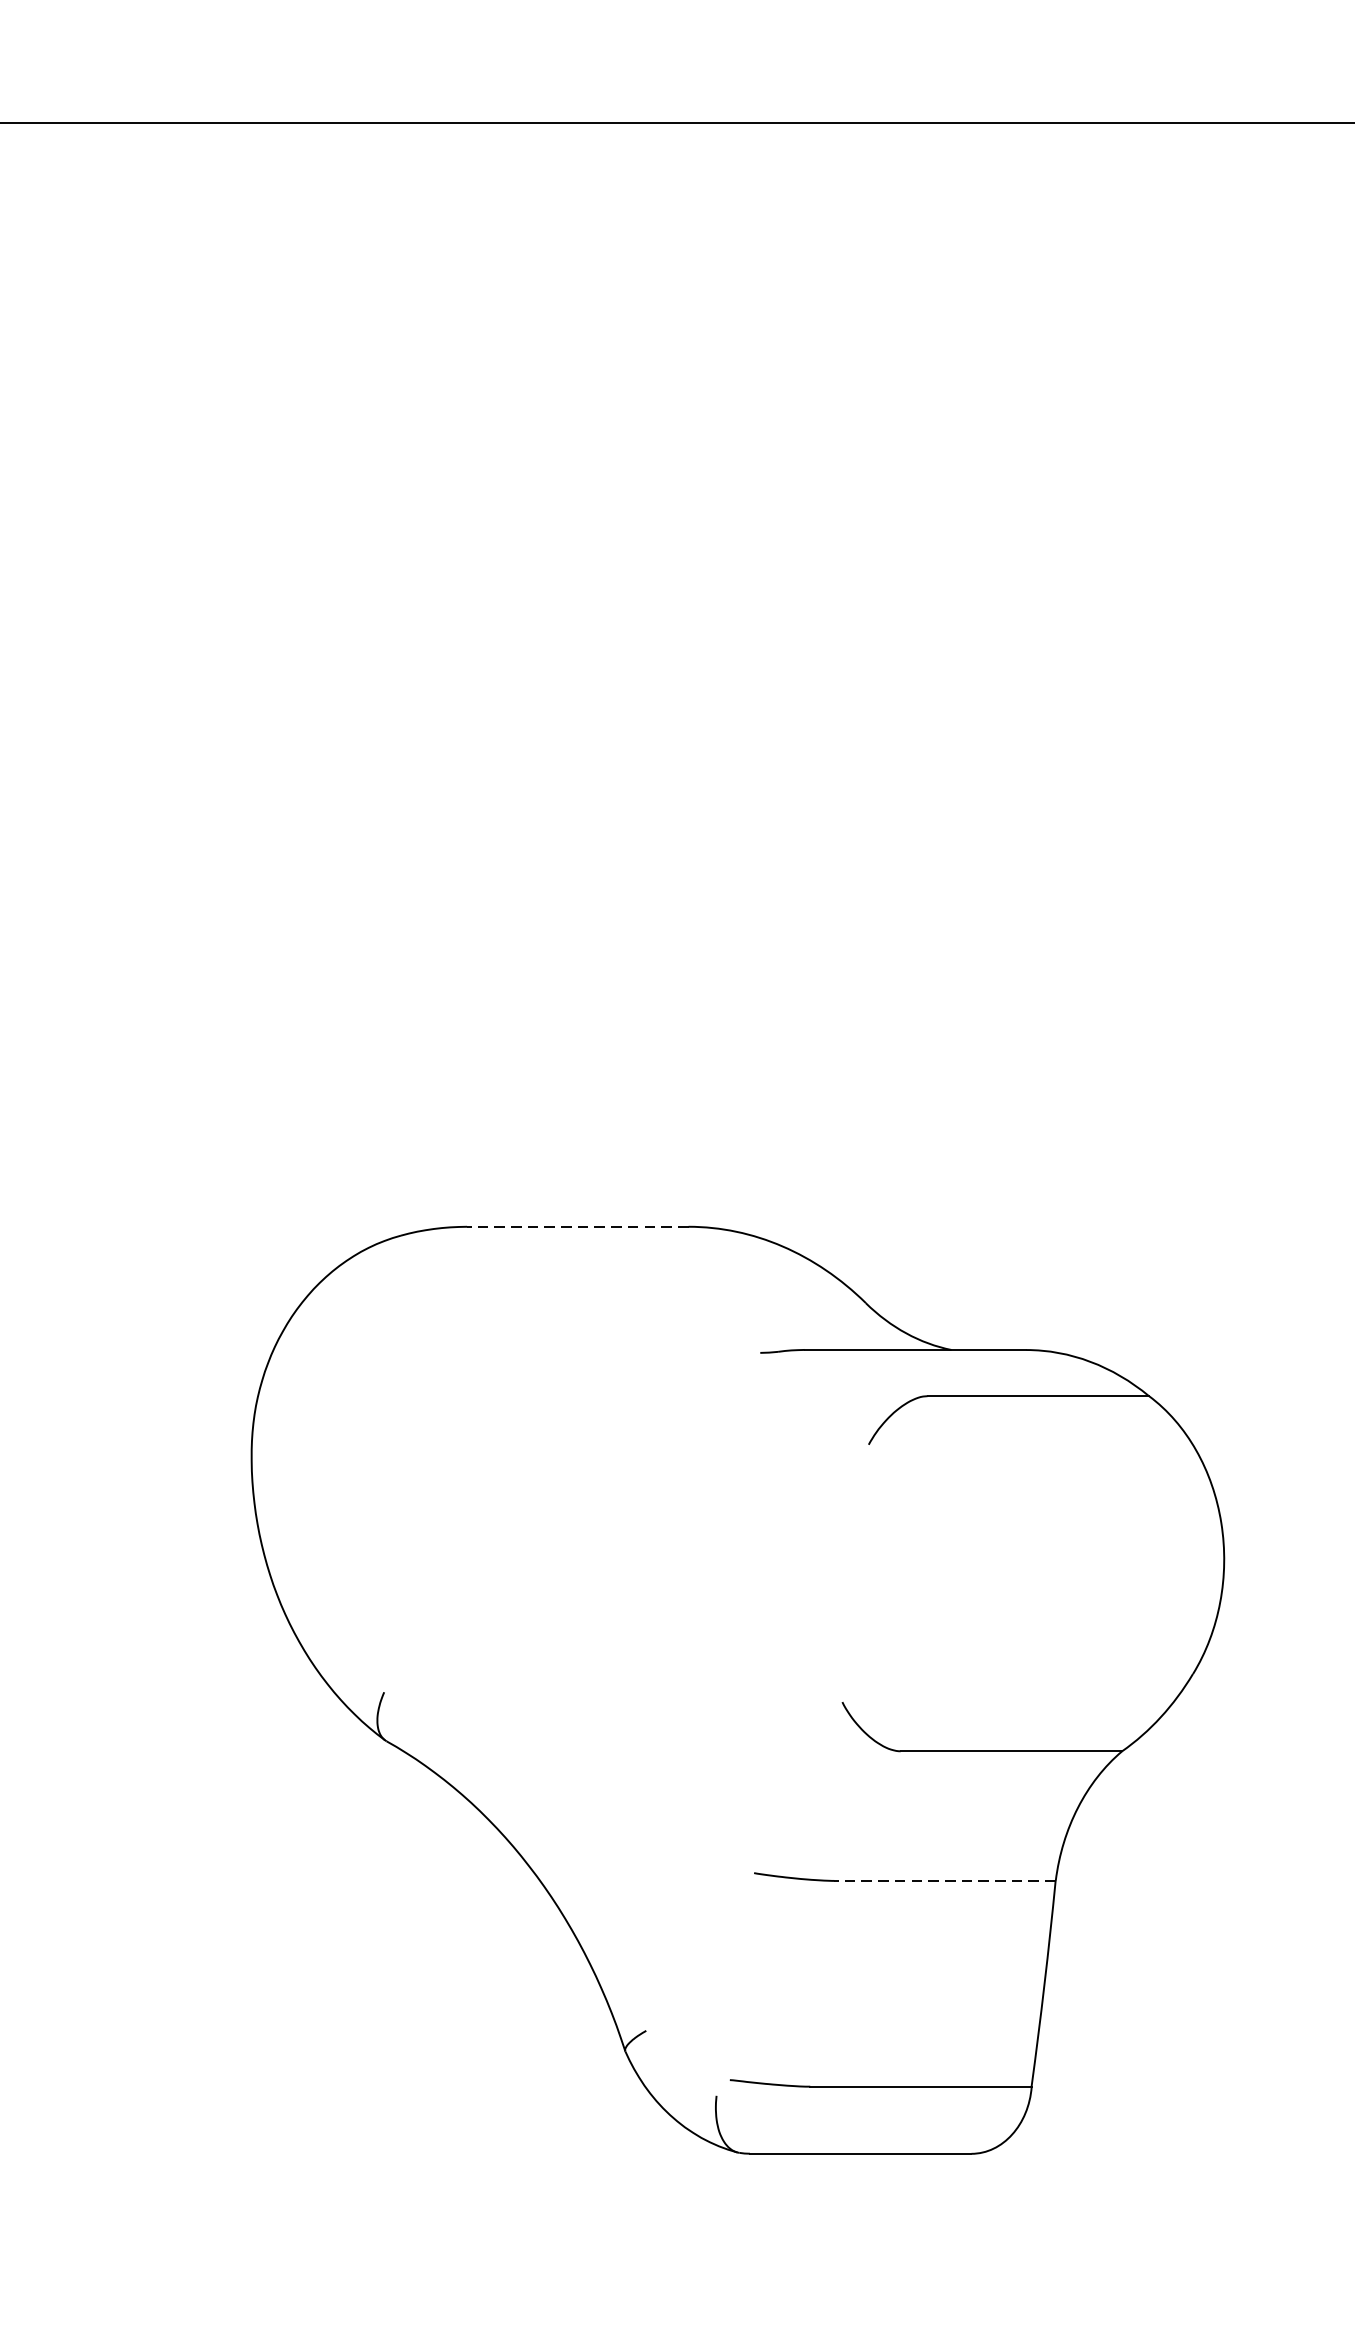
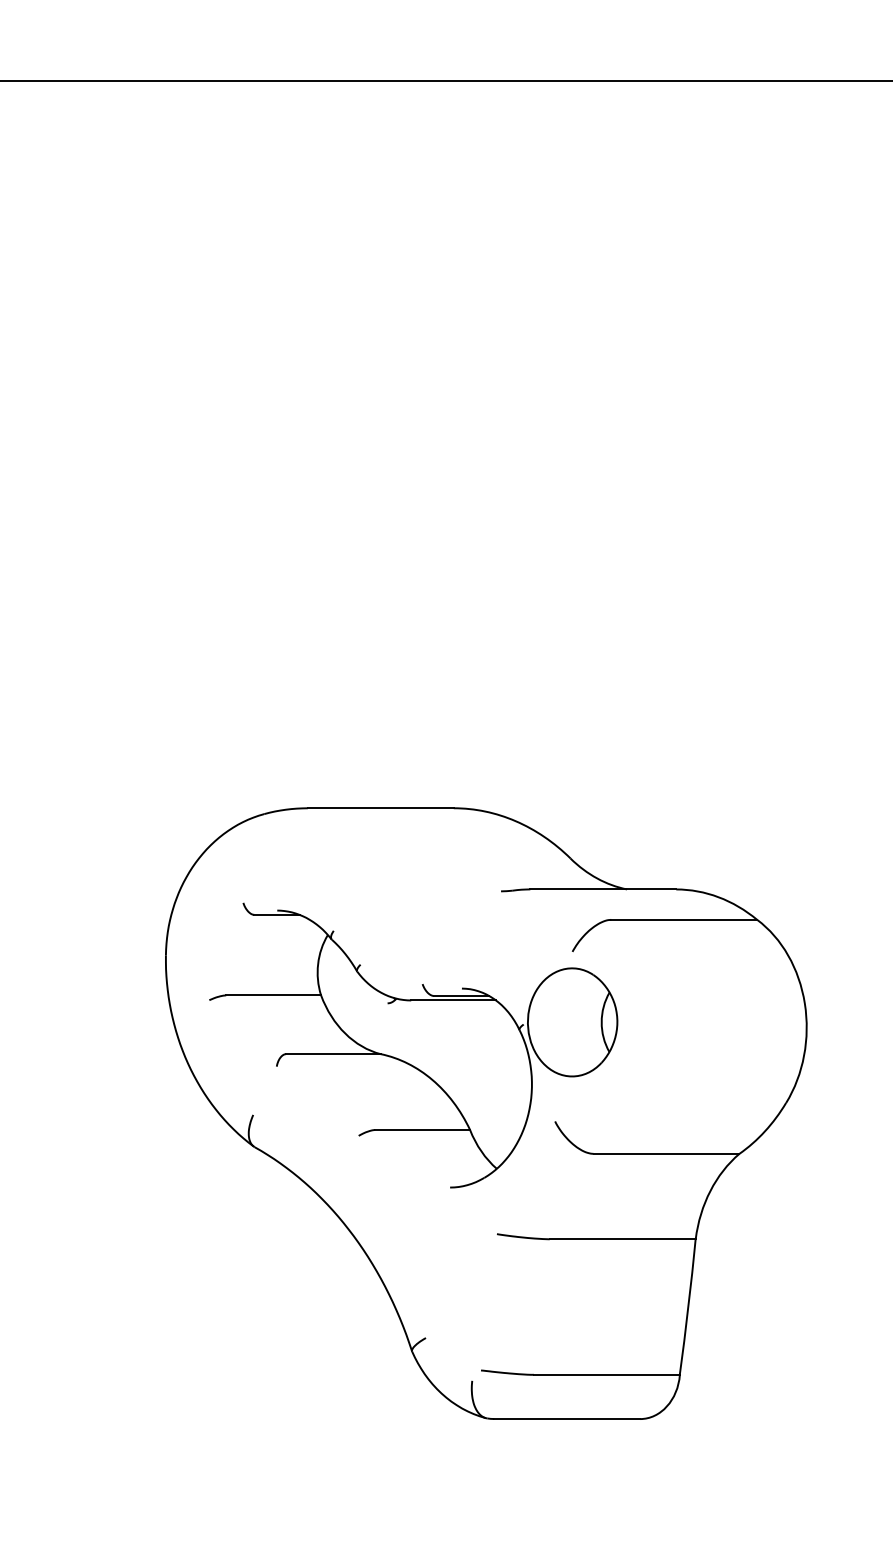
line: (577, 1227) -> (380, 808), dashed -> solid
part: (627, 1586) -> (413, 1045), added
line: (944, 1881) -> (622, 1239), dashed -> solid

